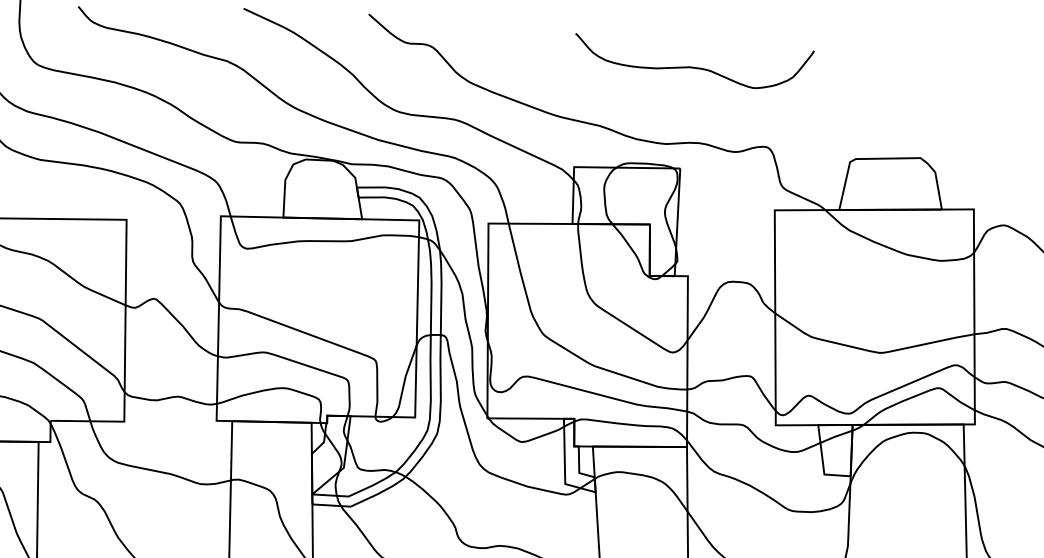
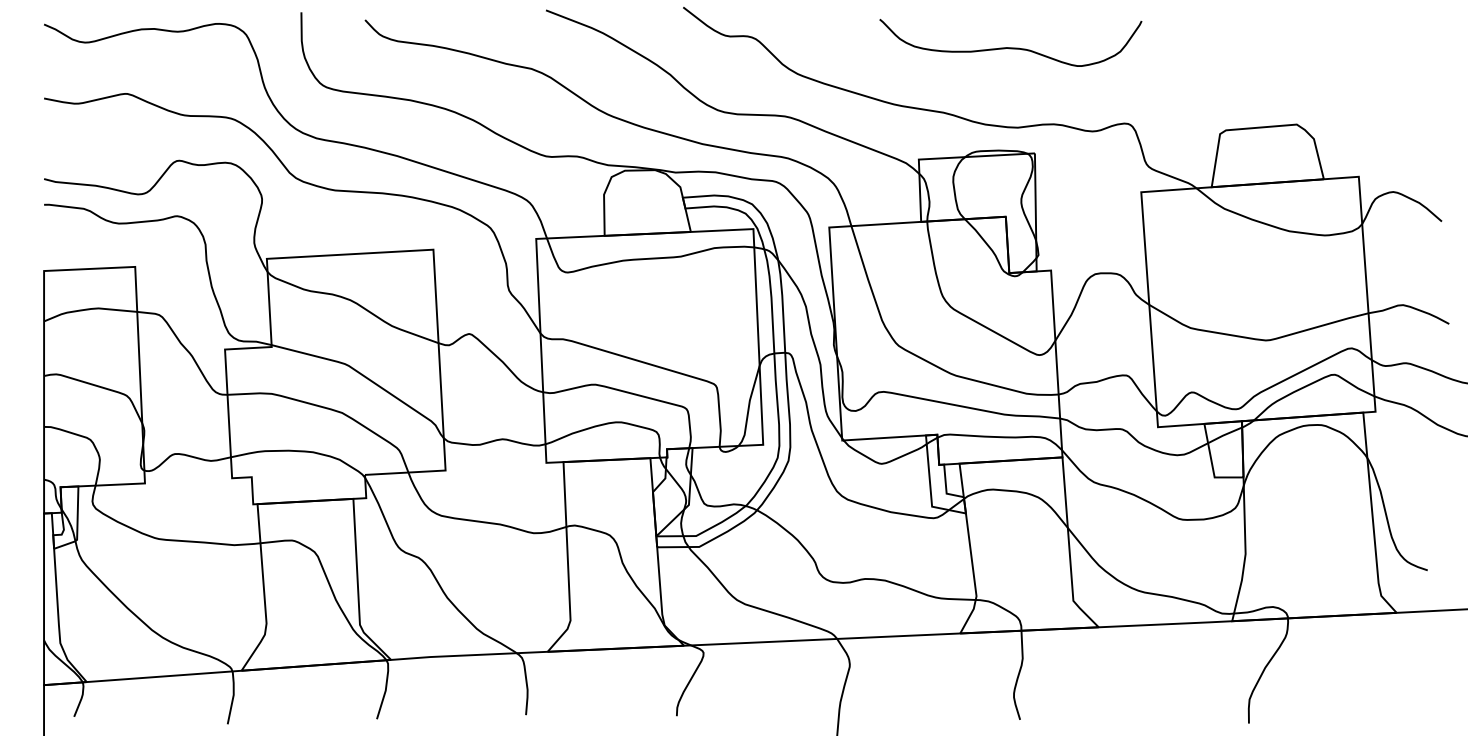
curve: (693, 66) -> (1010, 47), moved

